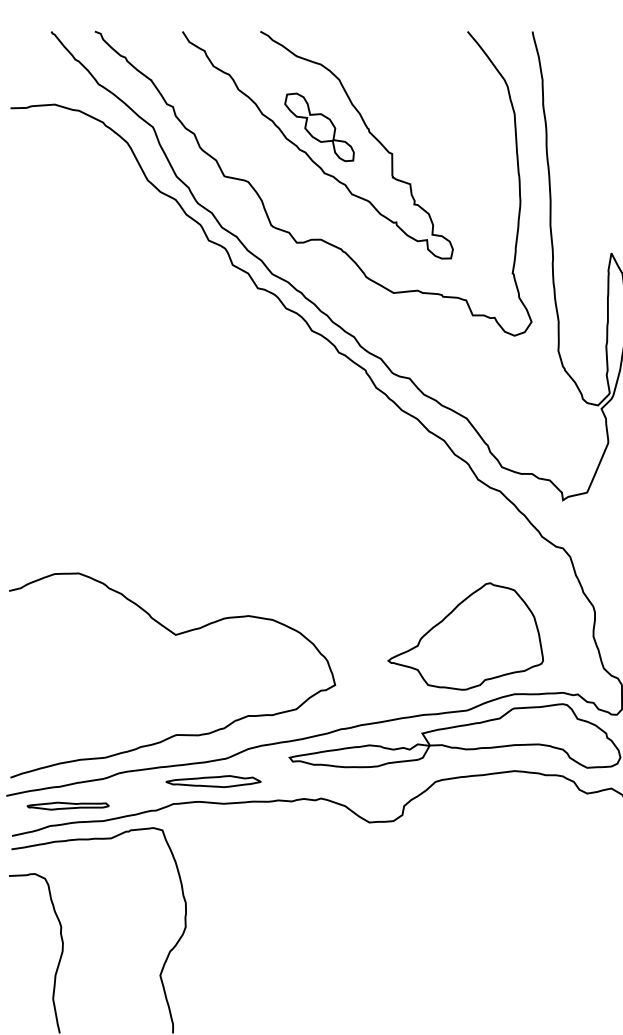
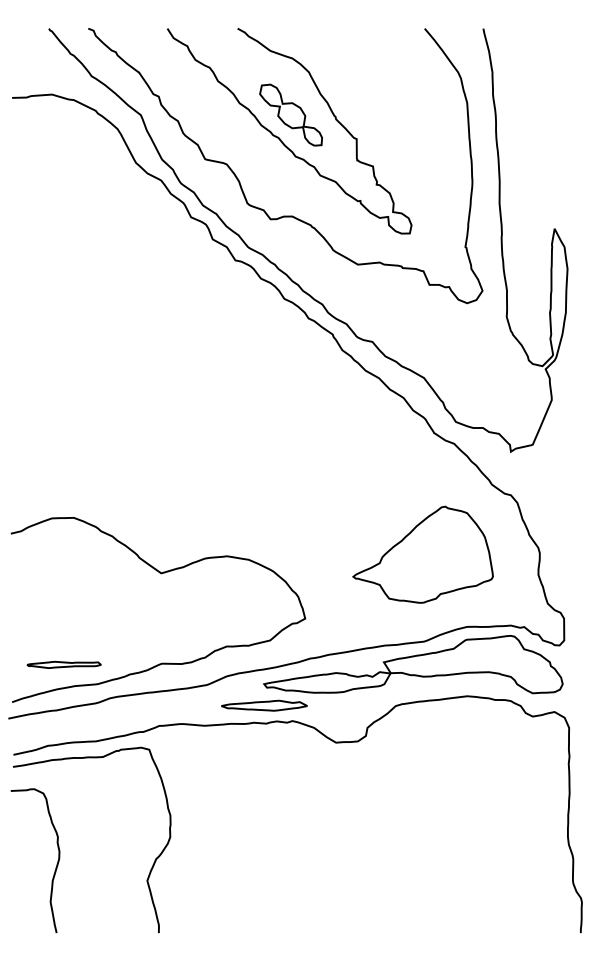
part: (465, 636) -> (422, 554), moved
part: (213, 781) -> (264, 705), moved
part: (67, 805) -> (63, 664), moved

